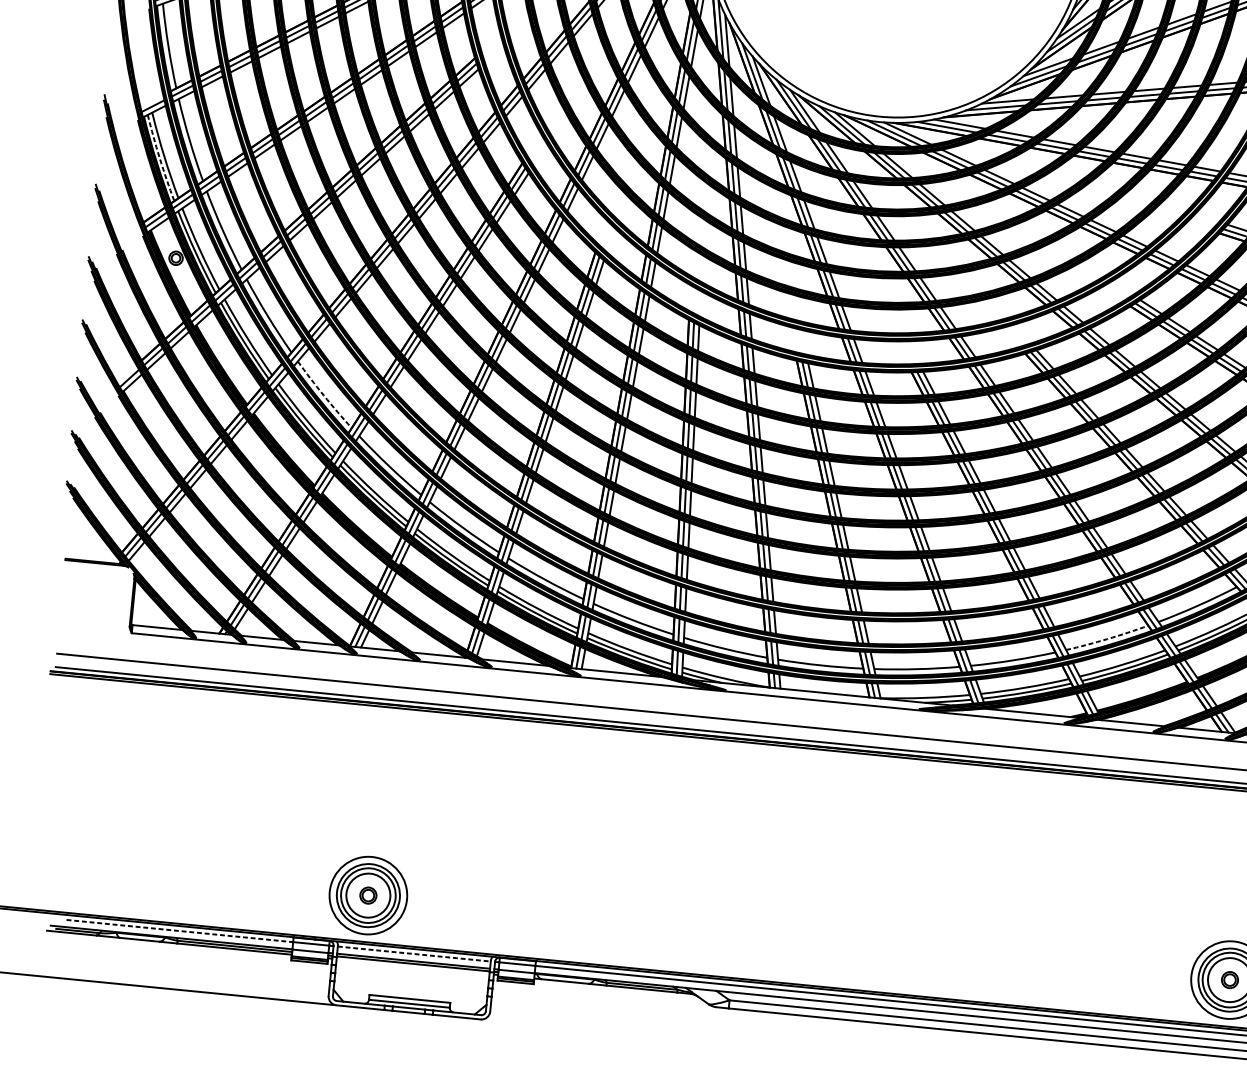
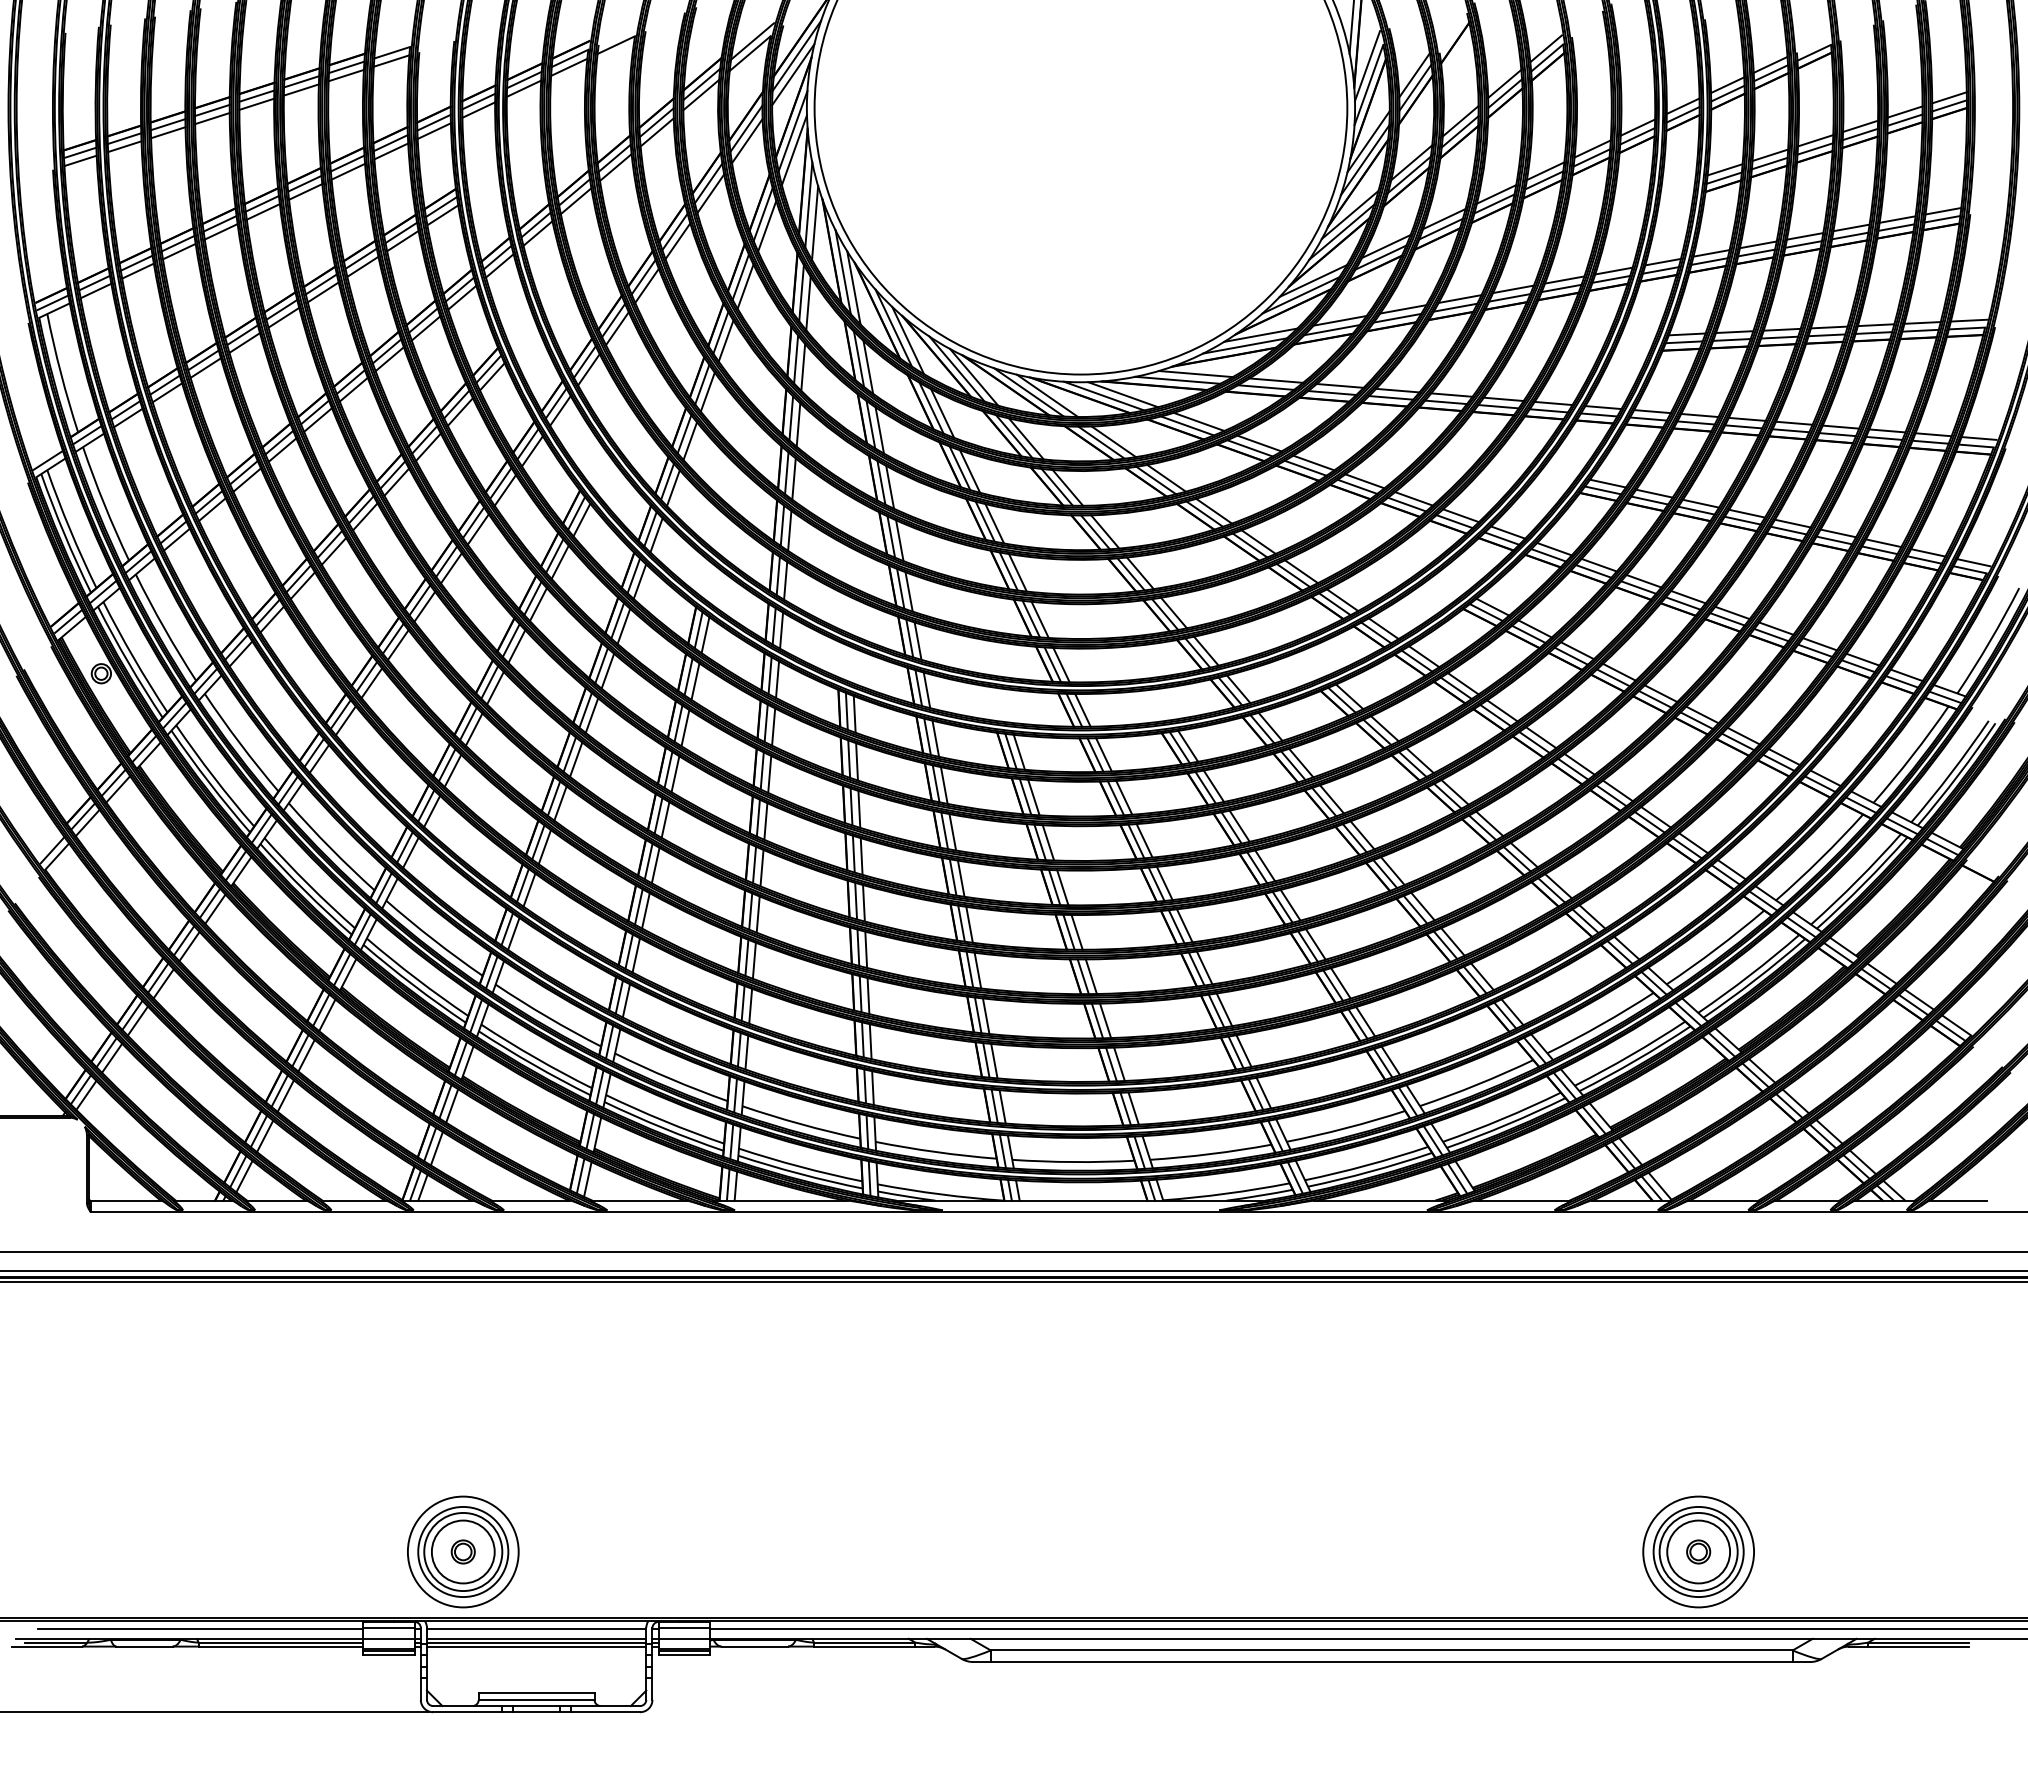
arc: (159, 158) -> (64, 534), dashed -> solid
arc: (323, 395) -> (330, 848), dashed -> solid
arc: (1107, 638) -> (1477, 1084), dashed -> solid
line: (179, 931) -> (200, 1628), dashed -> solid
line: (414, 953) -> (536, 1628), dashed -> solid
line: (412, 966) -> (536, 1646), added

